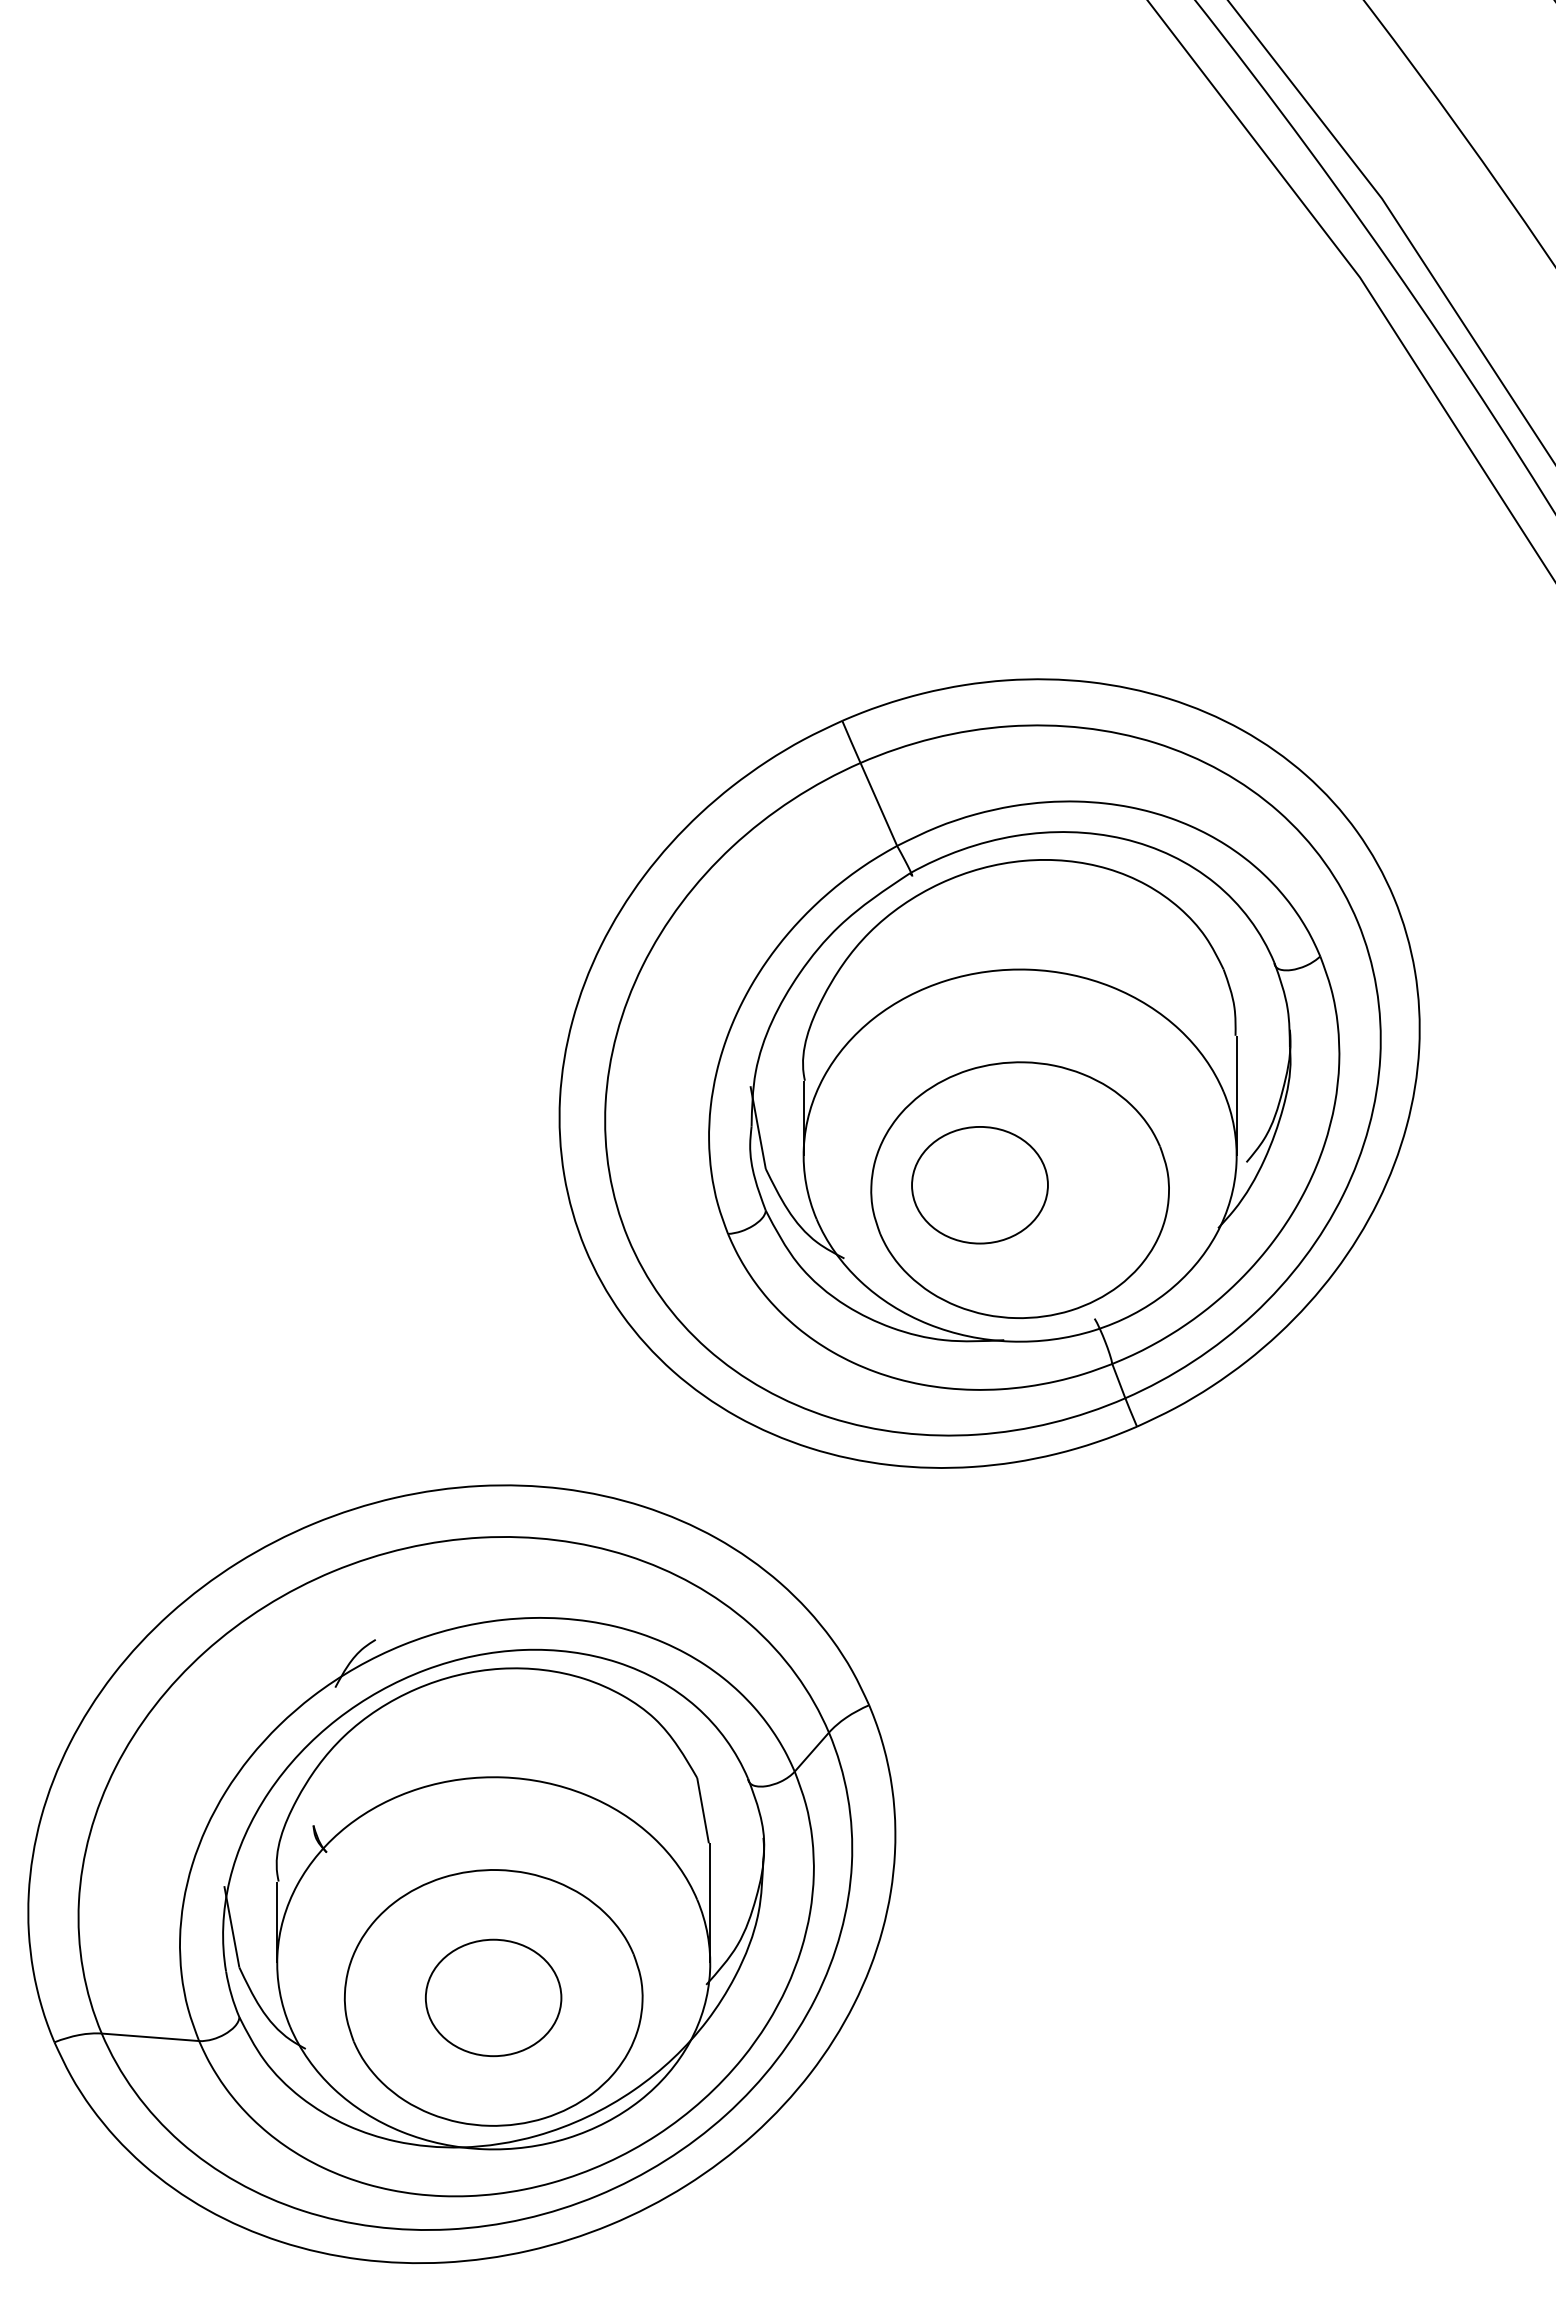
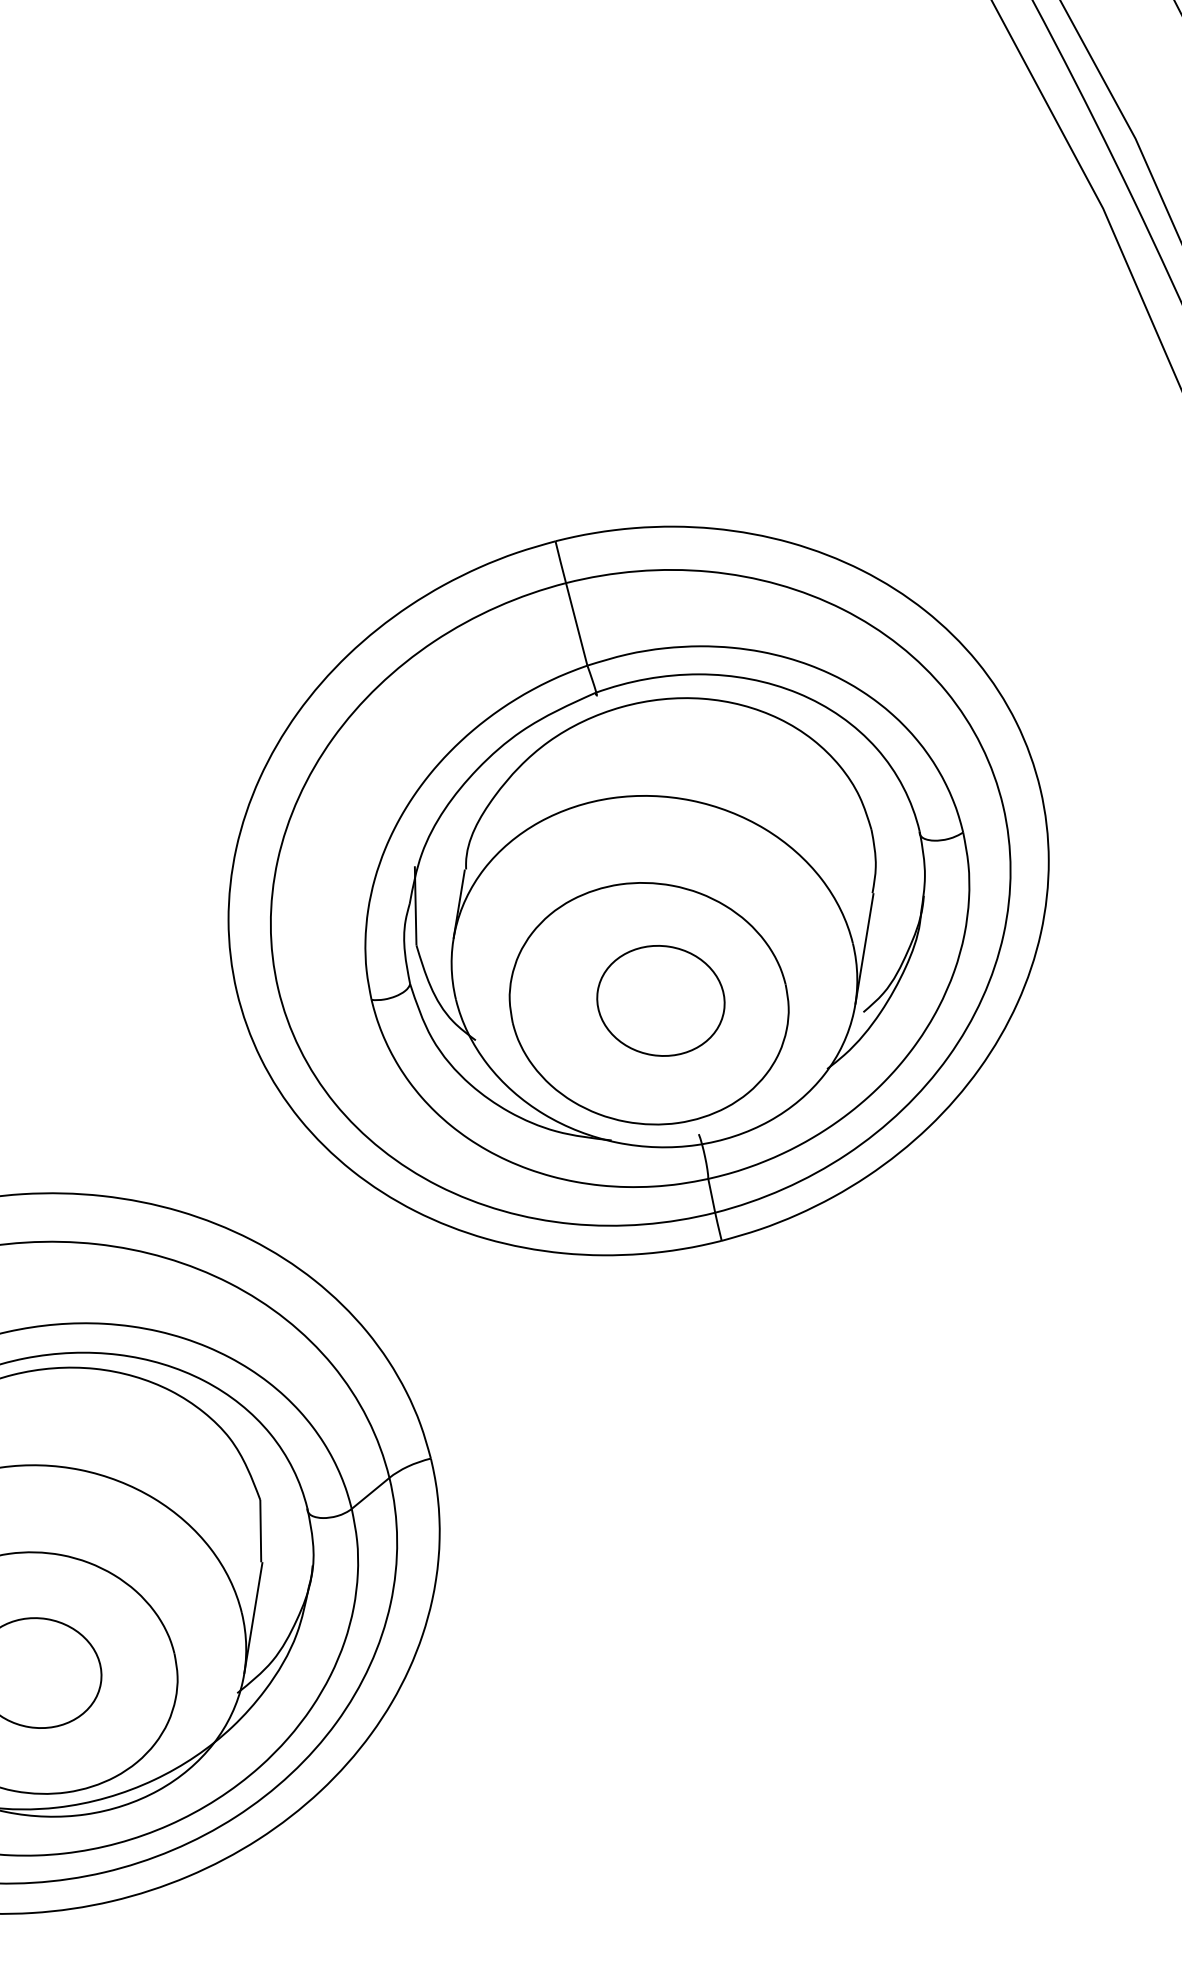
part: (979, 1185) -> (660, 1001), moved

